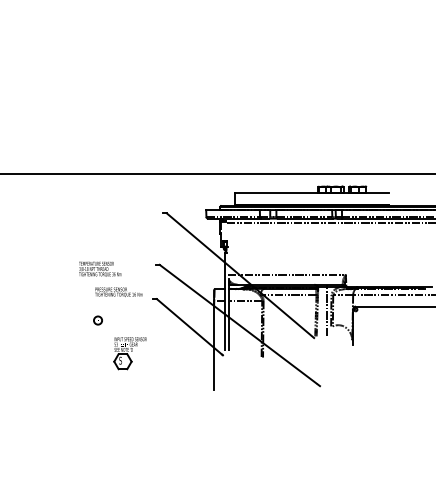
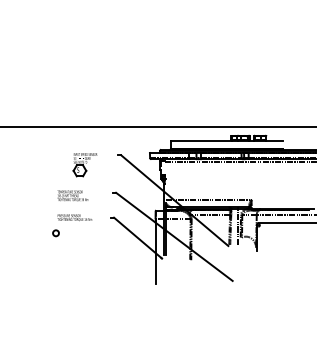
text: (118, 291) -> (74, 217), moved
part: (97, 320) -> (55, 233), moved
part: (129, 353) -> (84, 164), moved

